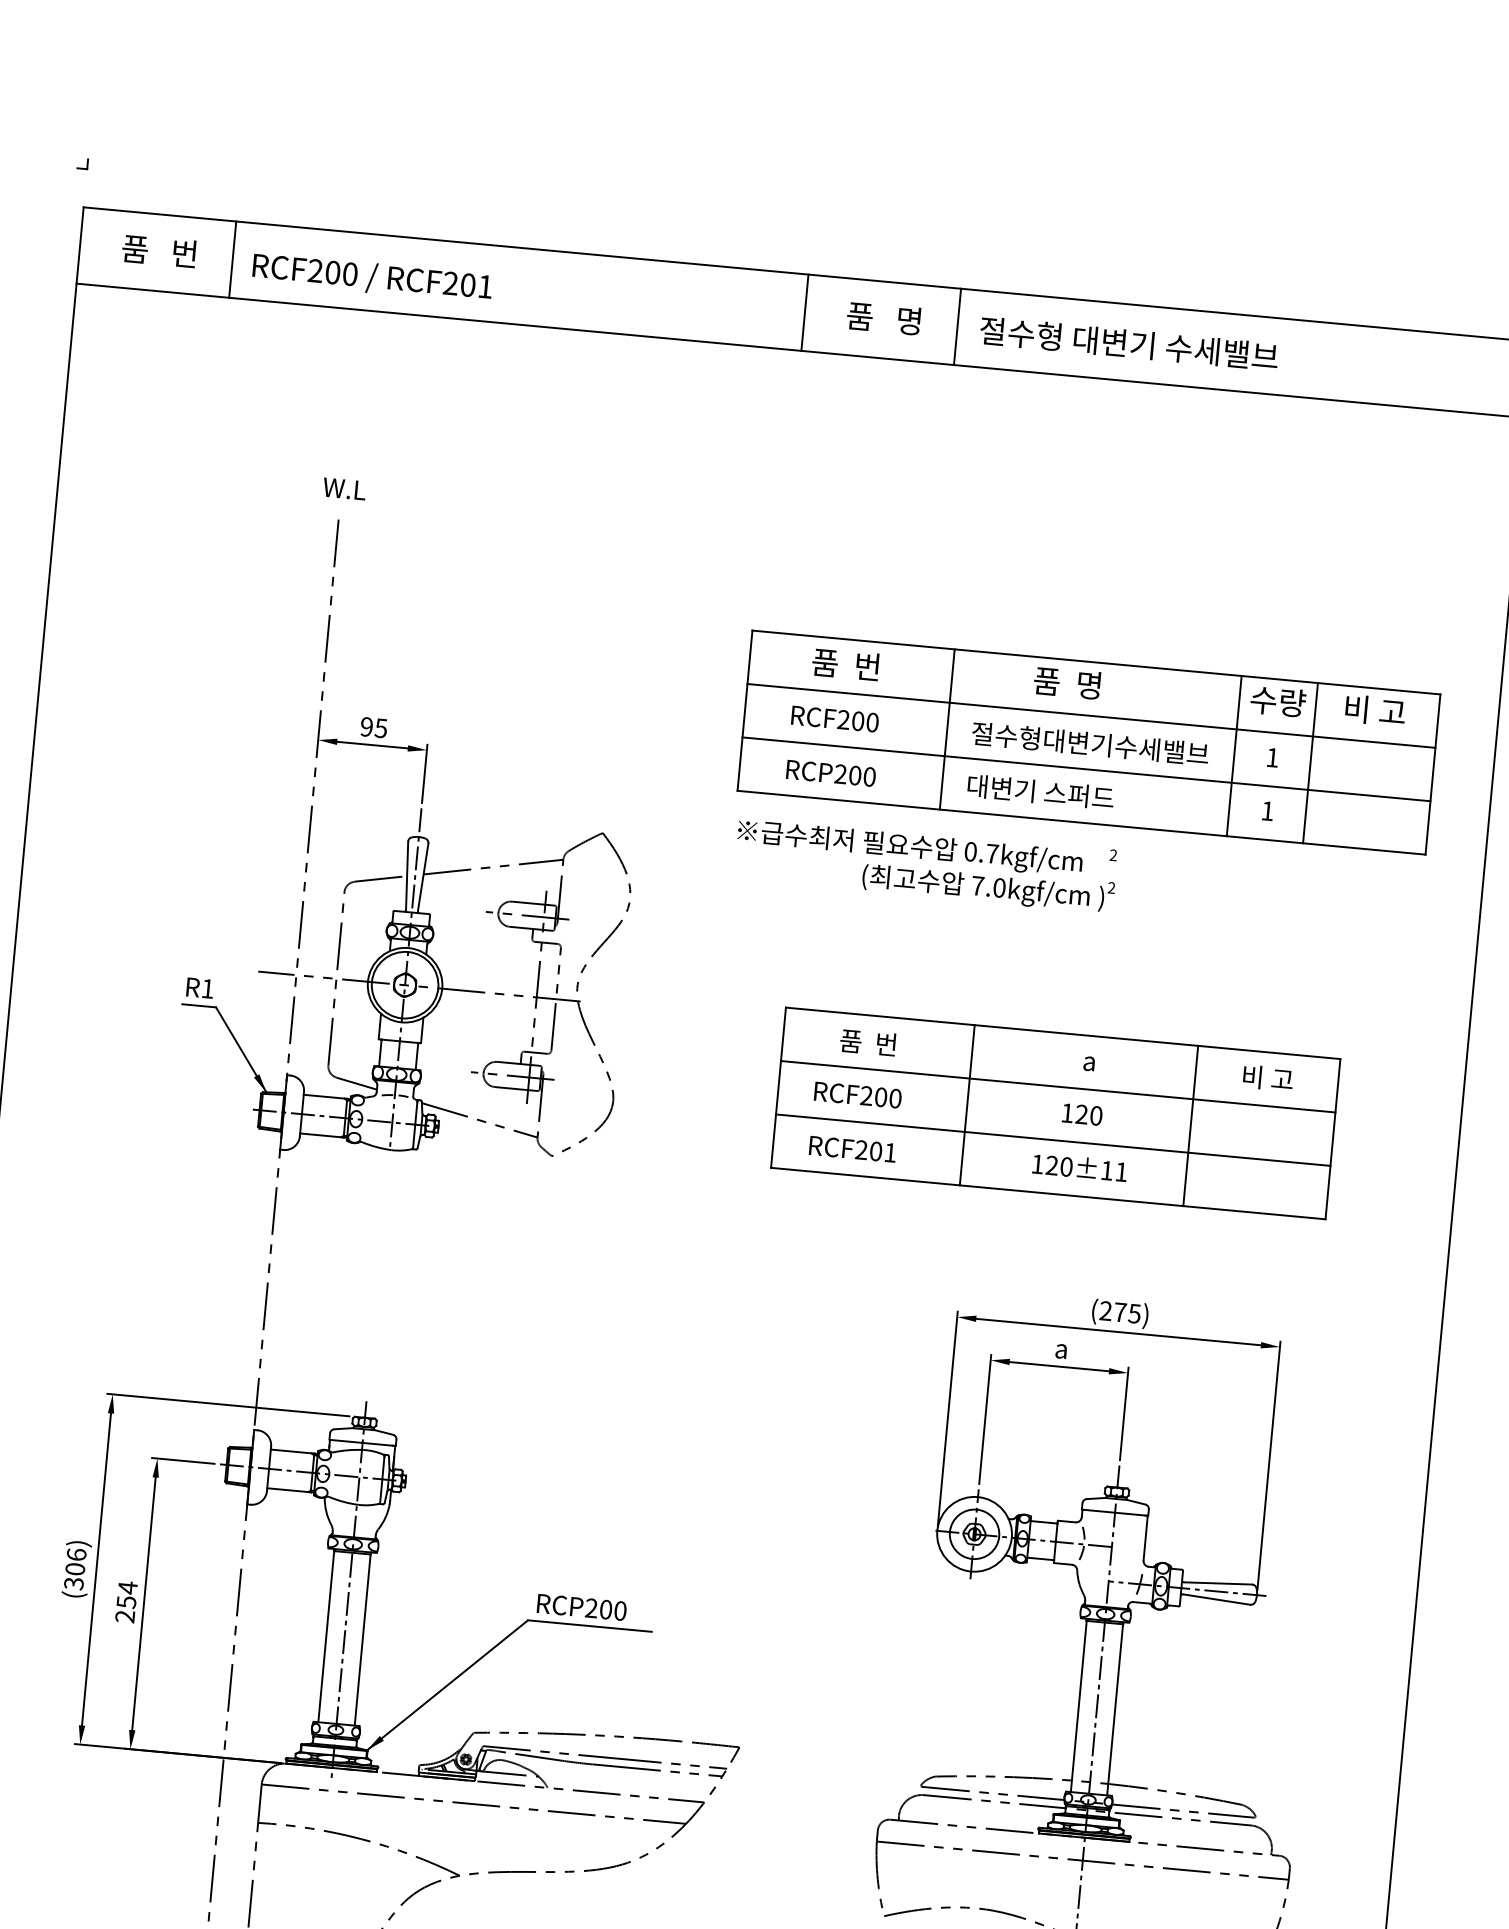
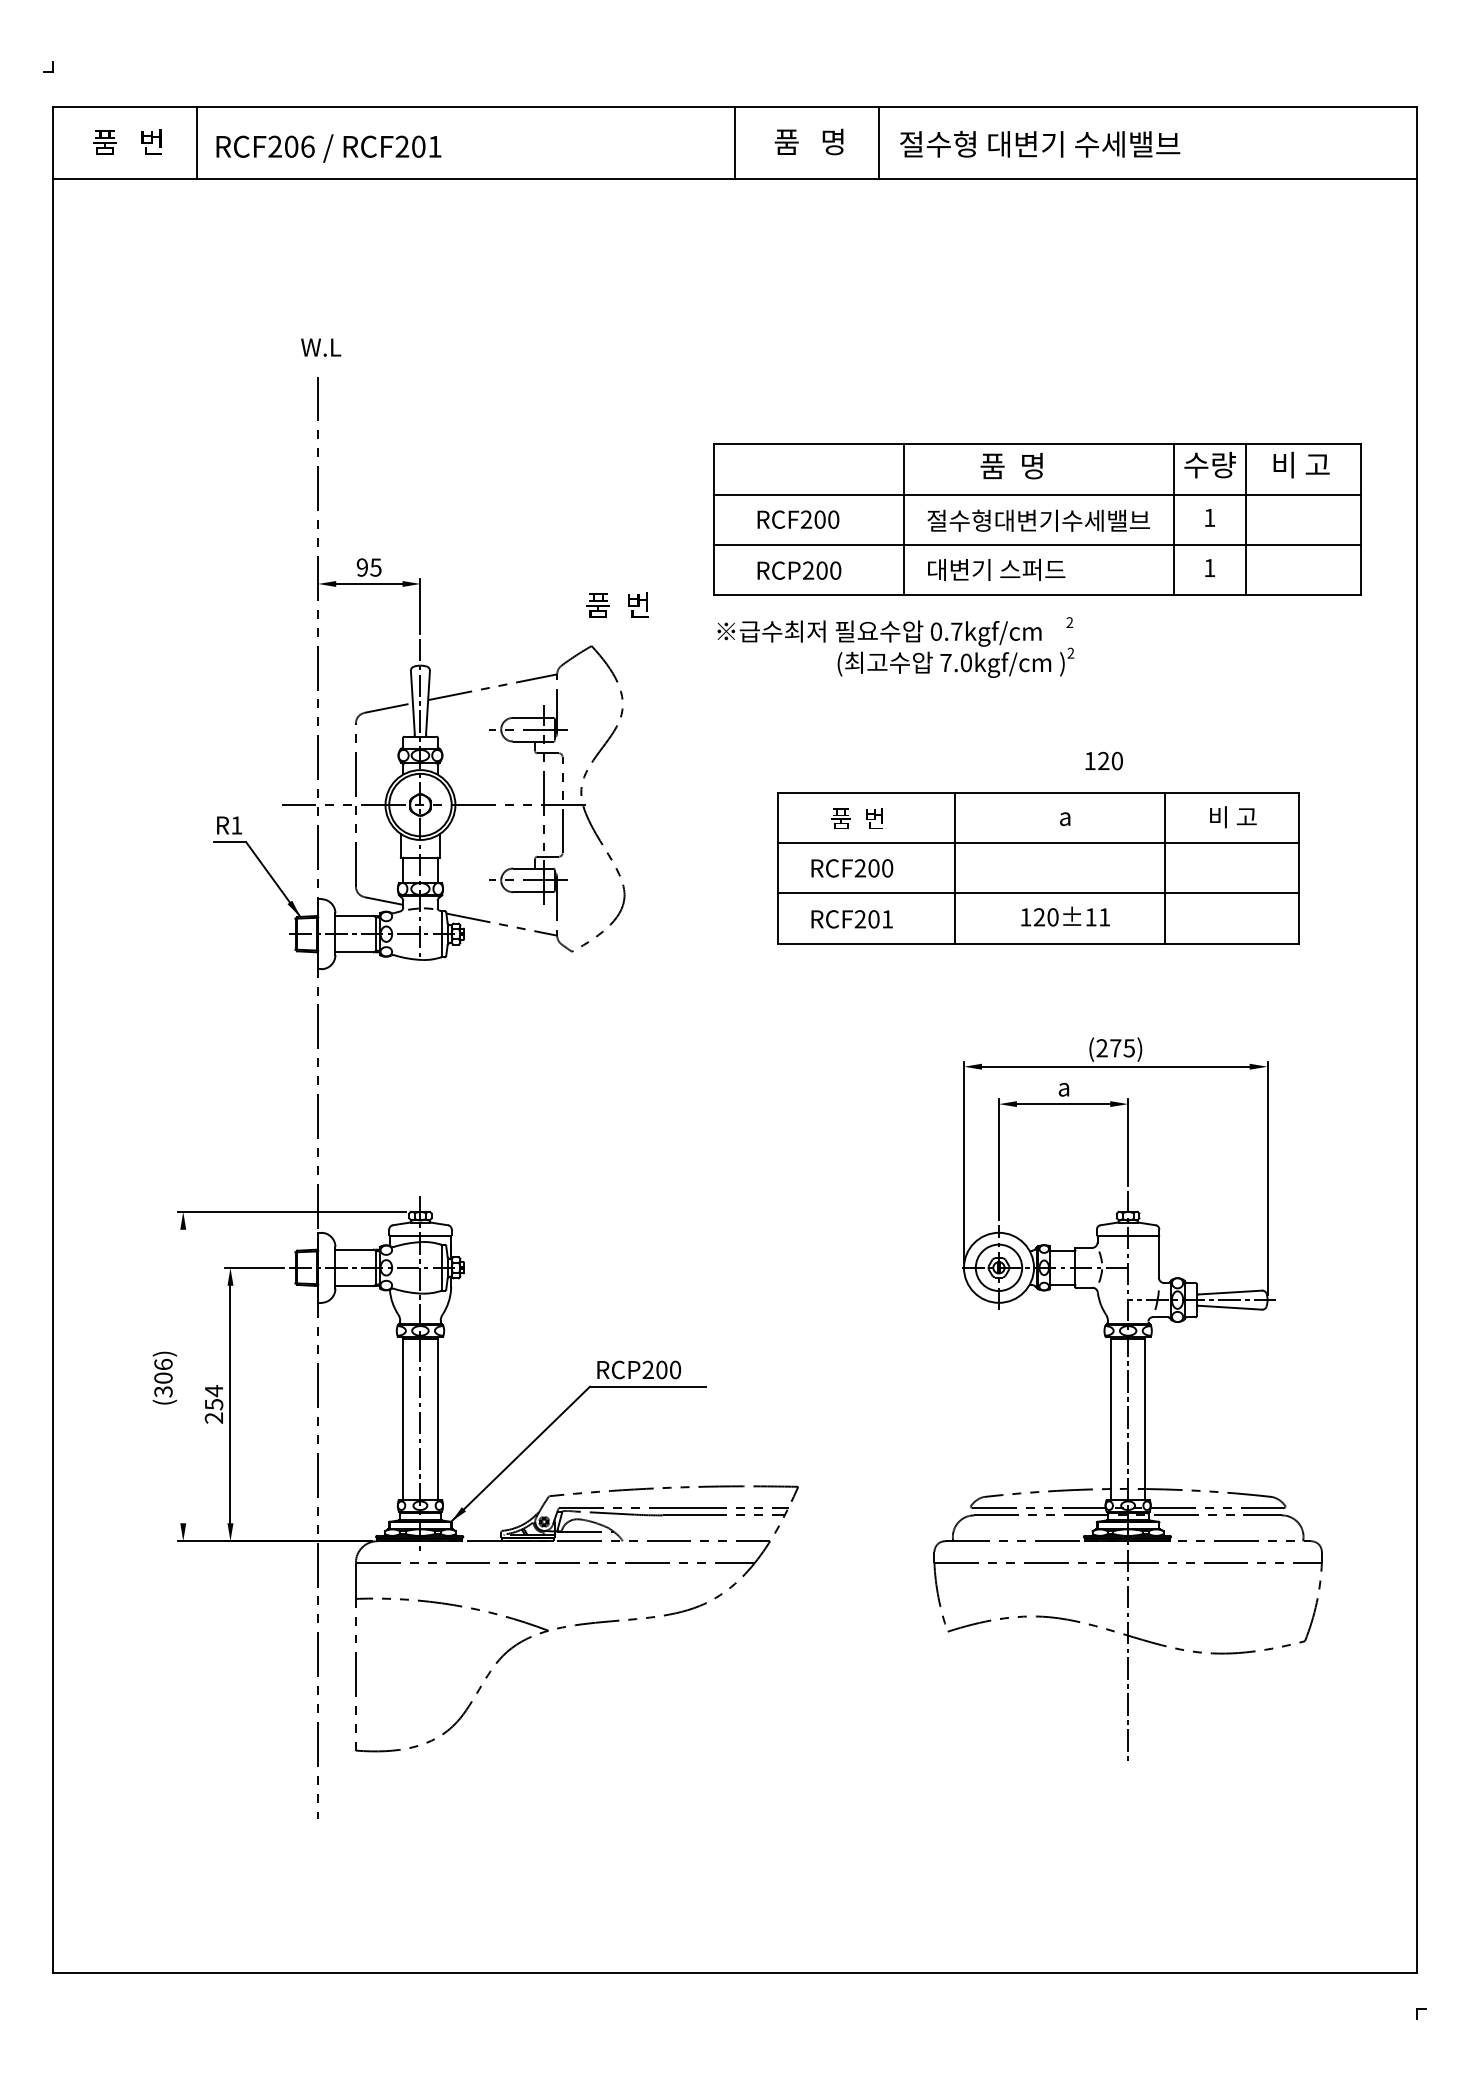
text: (349, 273) -> (307, 146), RCF200 -> RCF206
text: (845, 664) -> (617, 604), moved
text: (1081, 1113) -> (1103, 760), moved
line: (96, 1569) -> (183, 1376), removed

